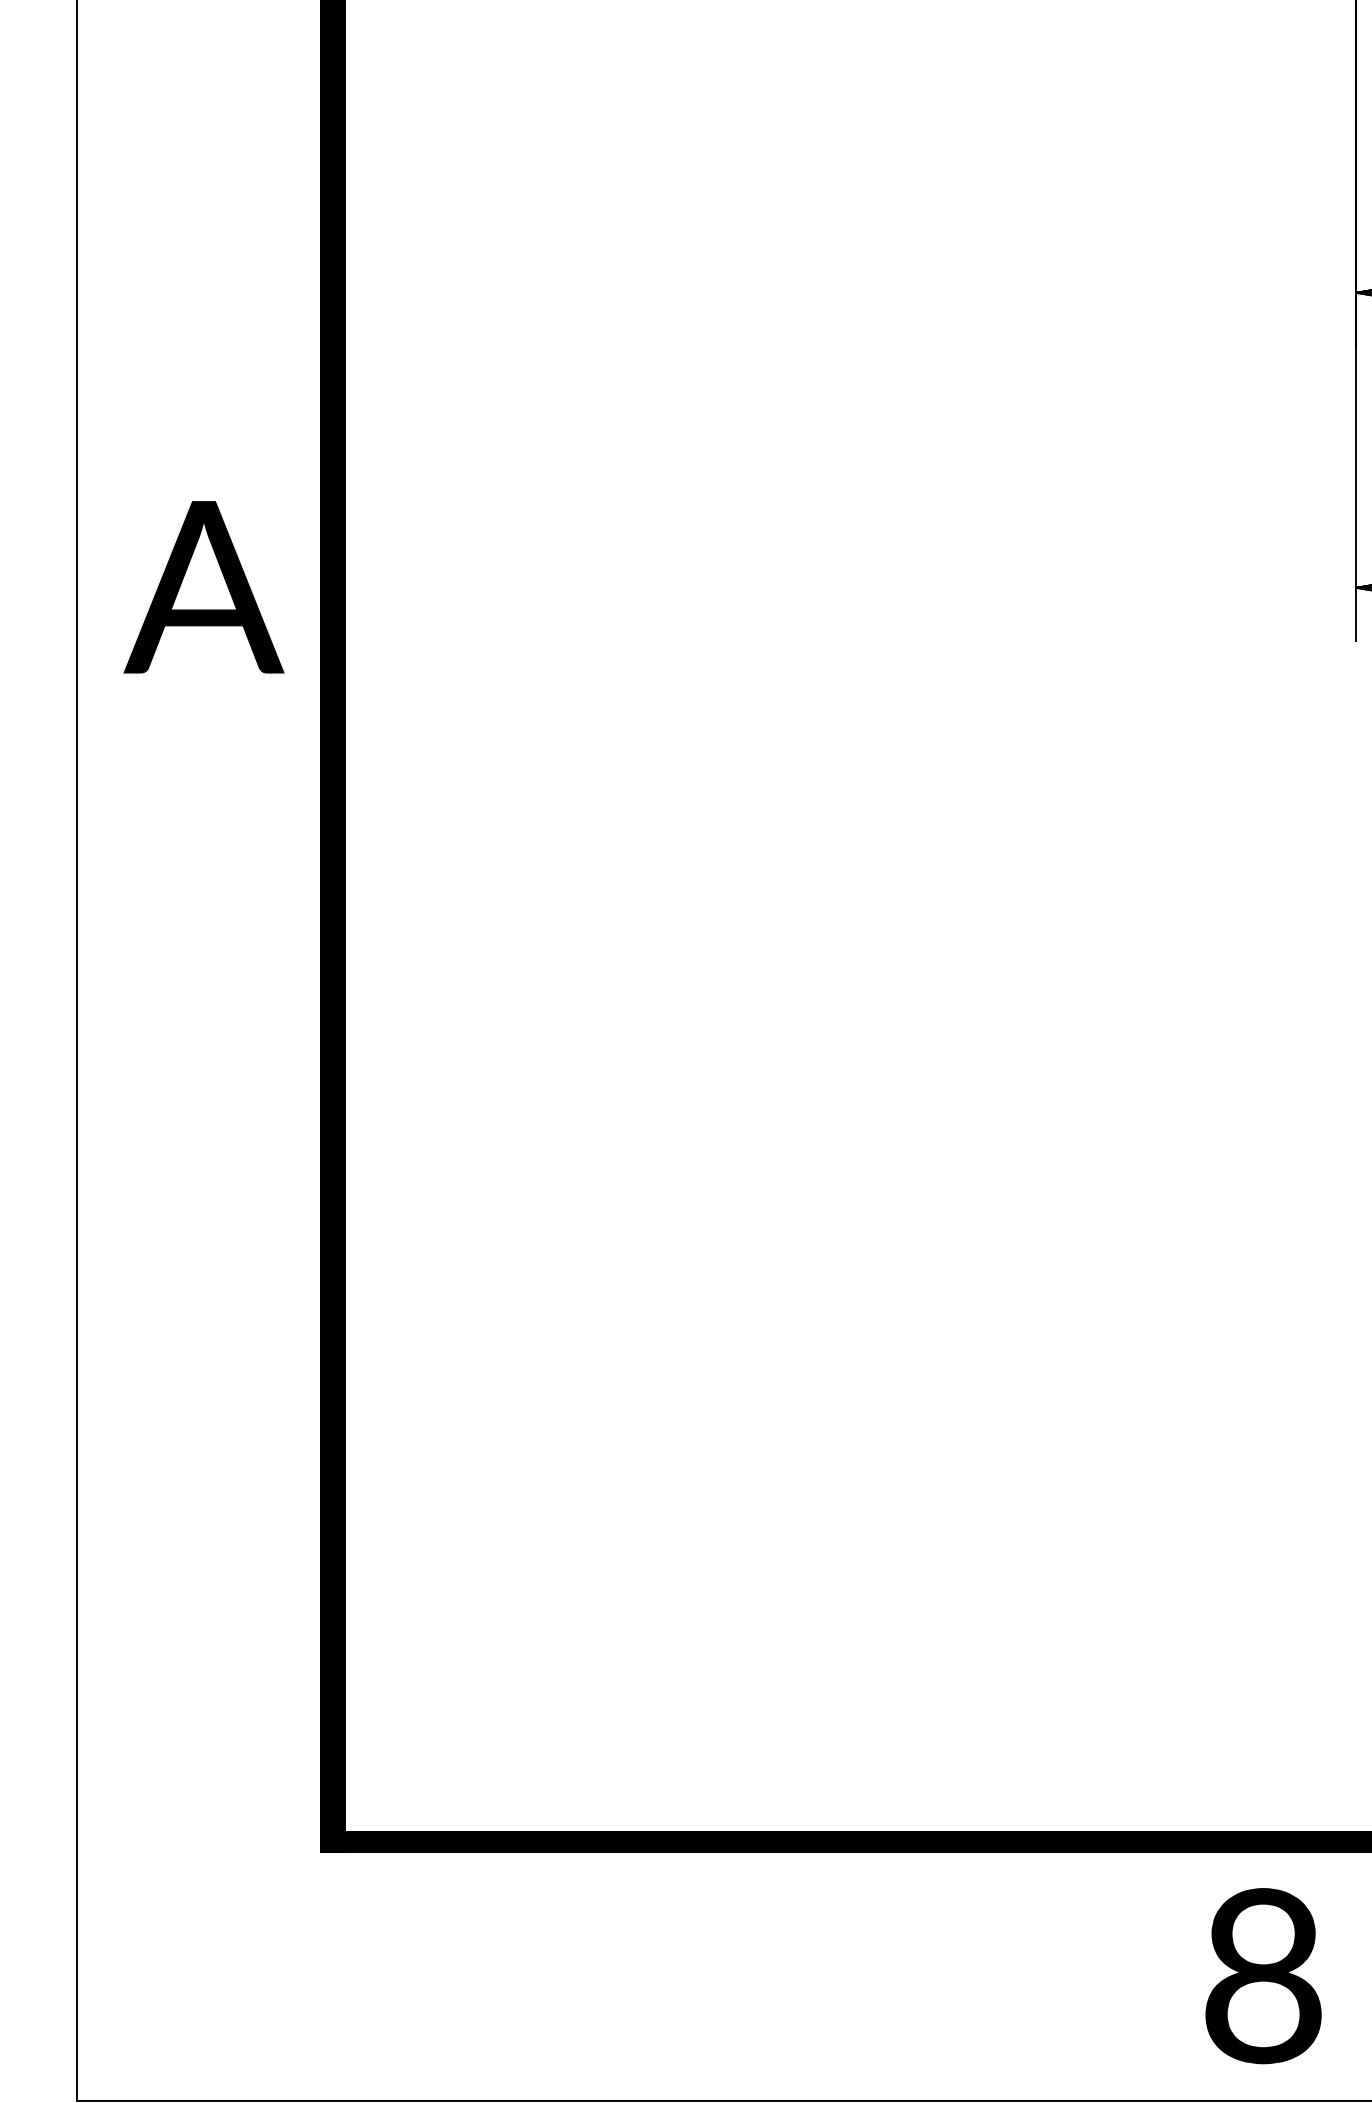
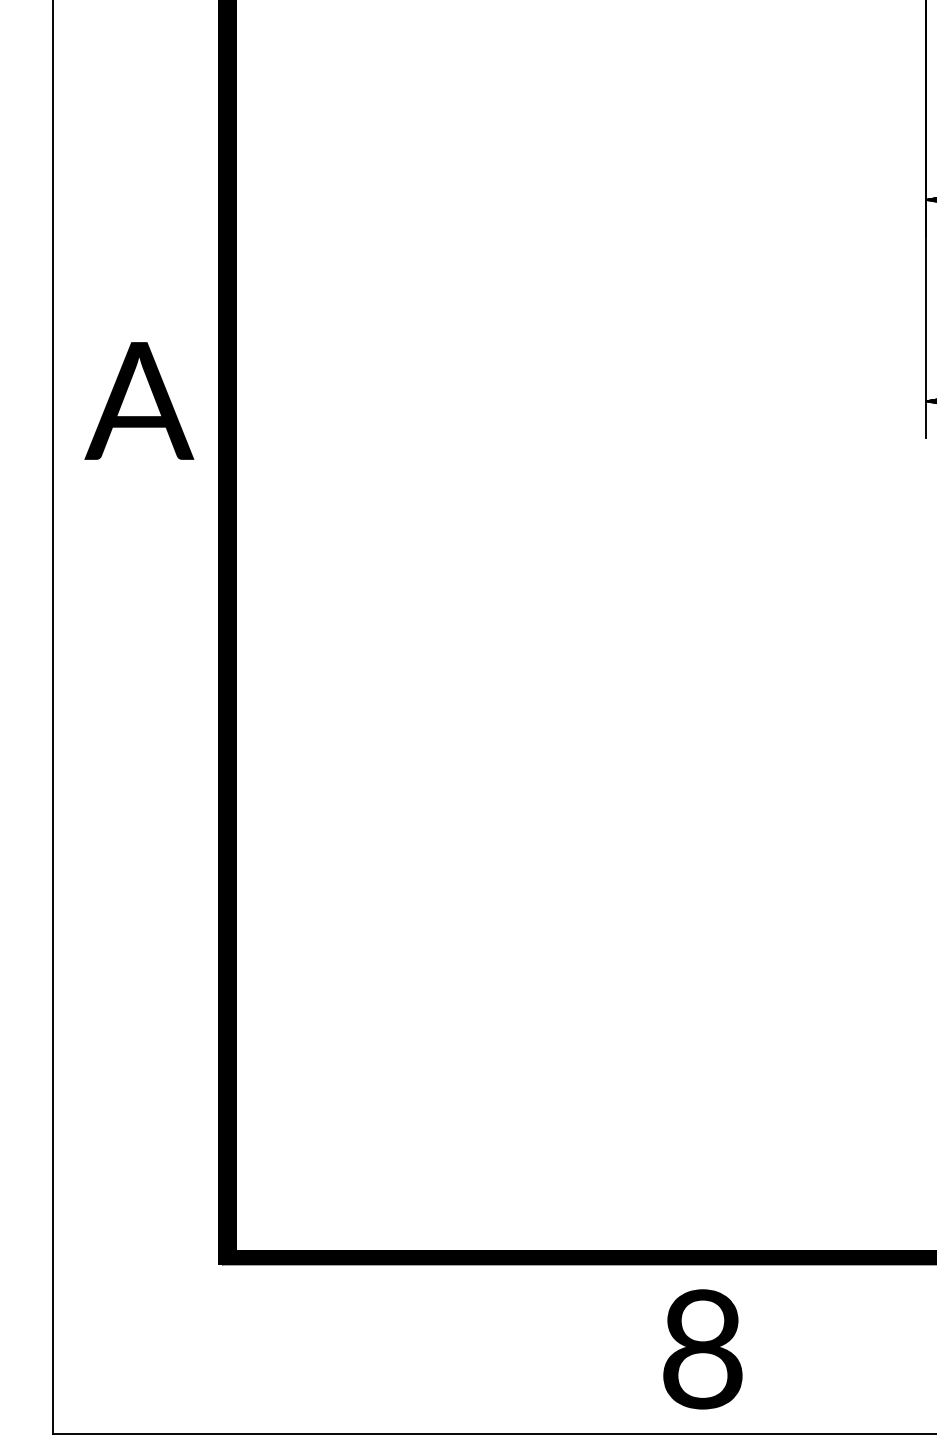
text: (1262, 1976) -> (702, 1349), moved

